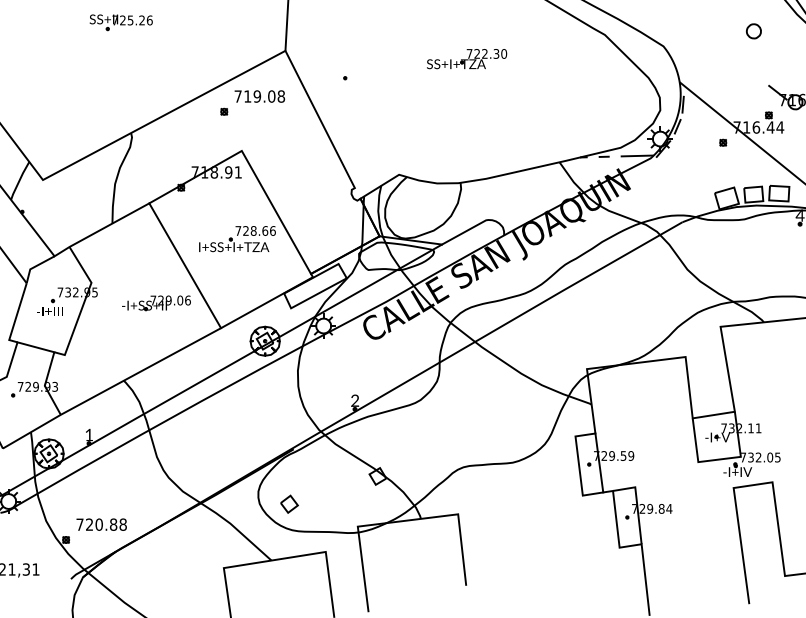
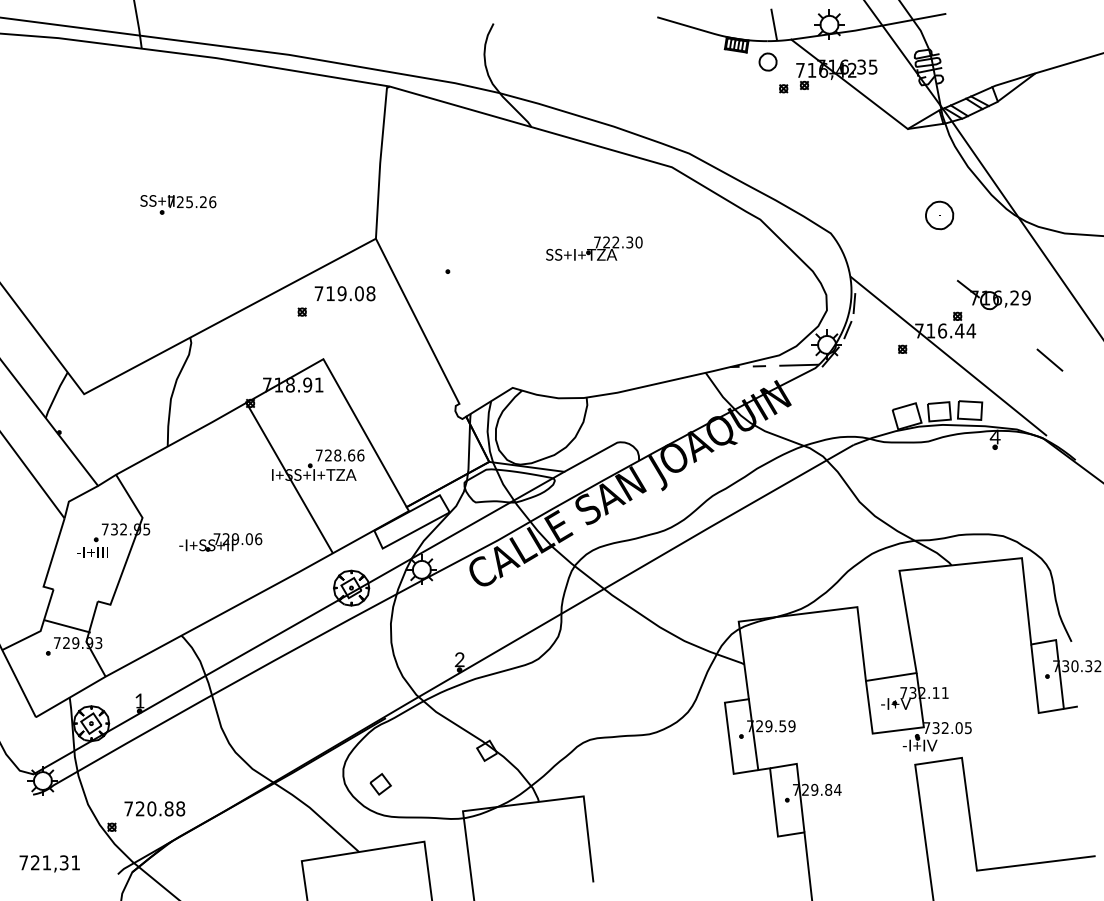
part: (753, 30) -> (939, 214), size x1.6
line: (185, 265) -> (289, 477), moved
line: (35, 347) -> (67, 626), moved

